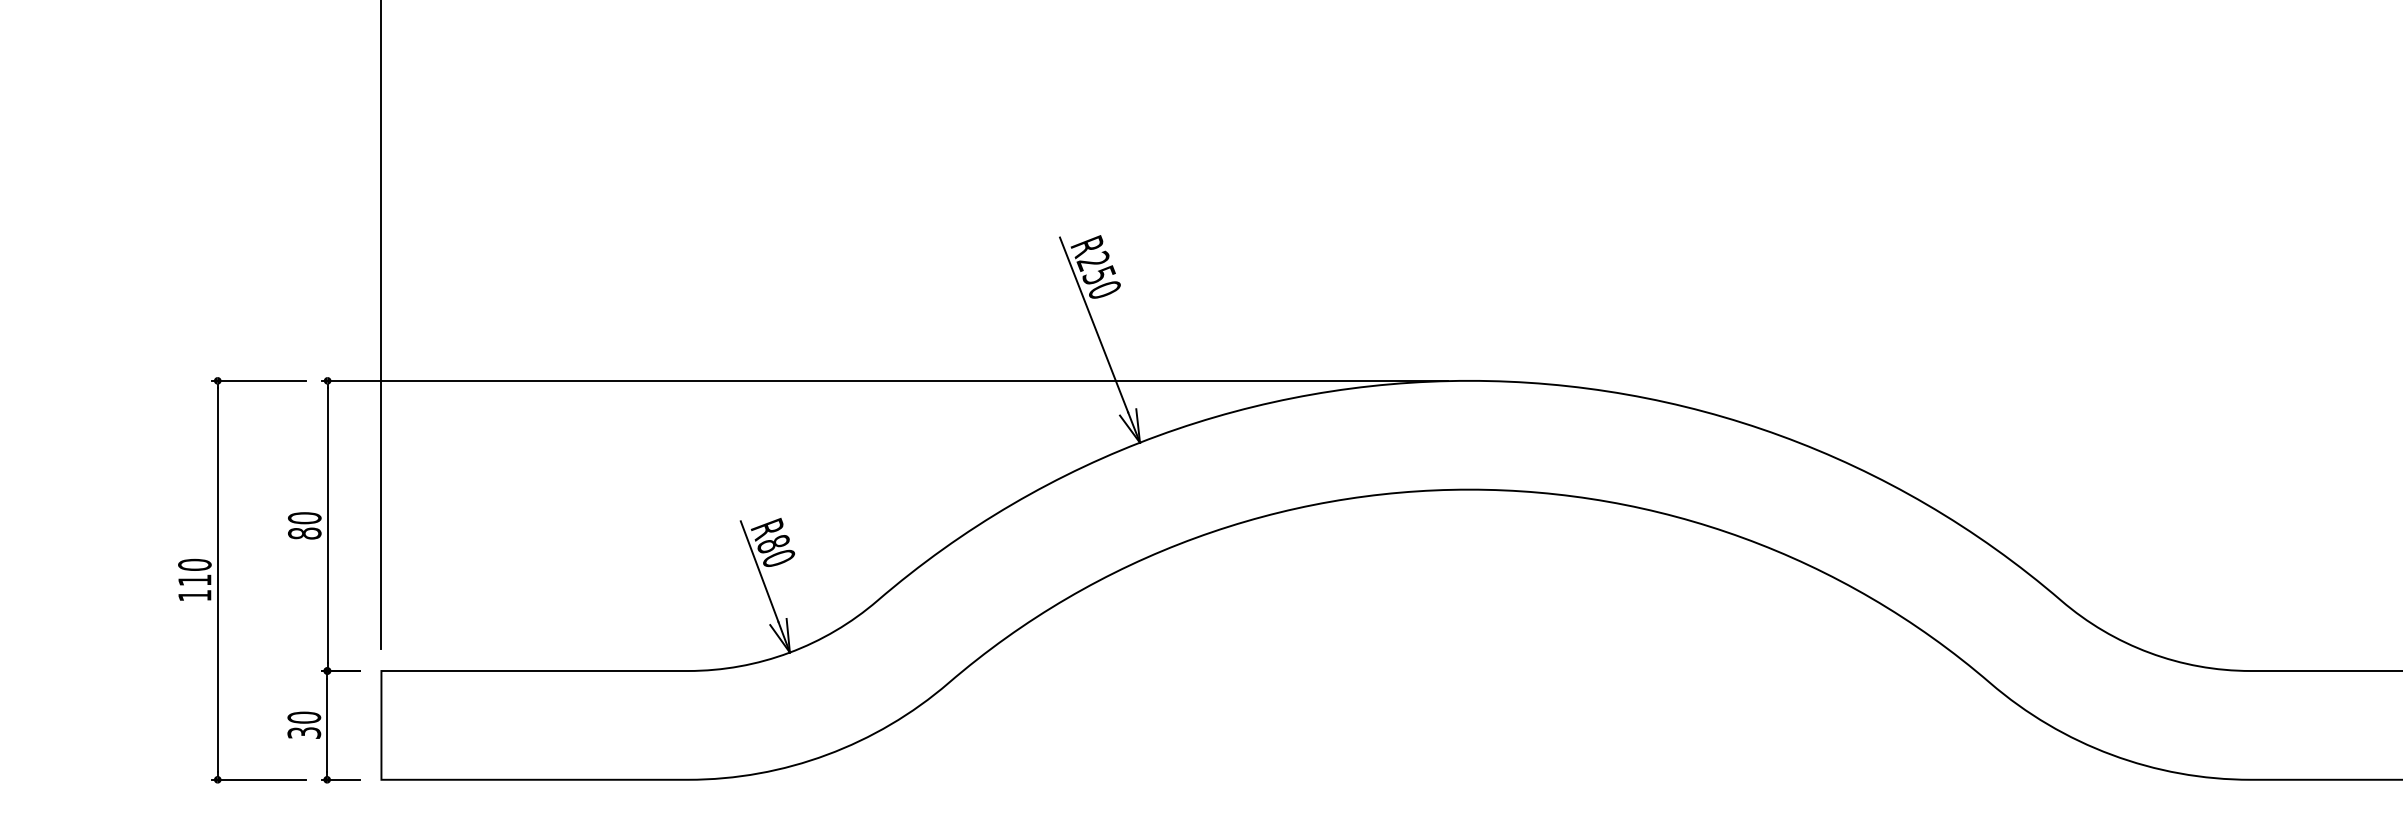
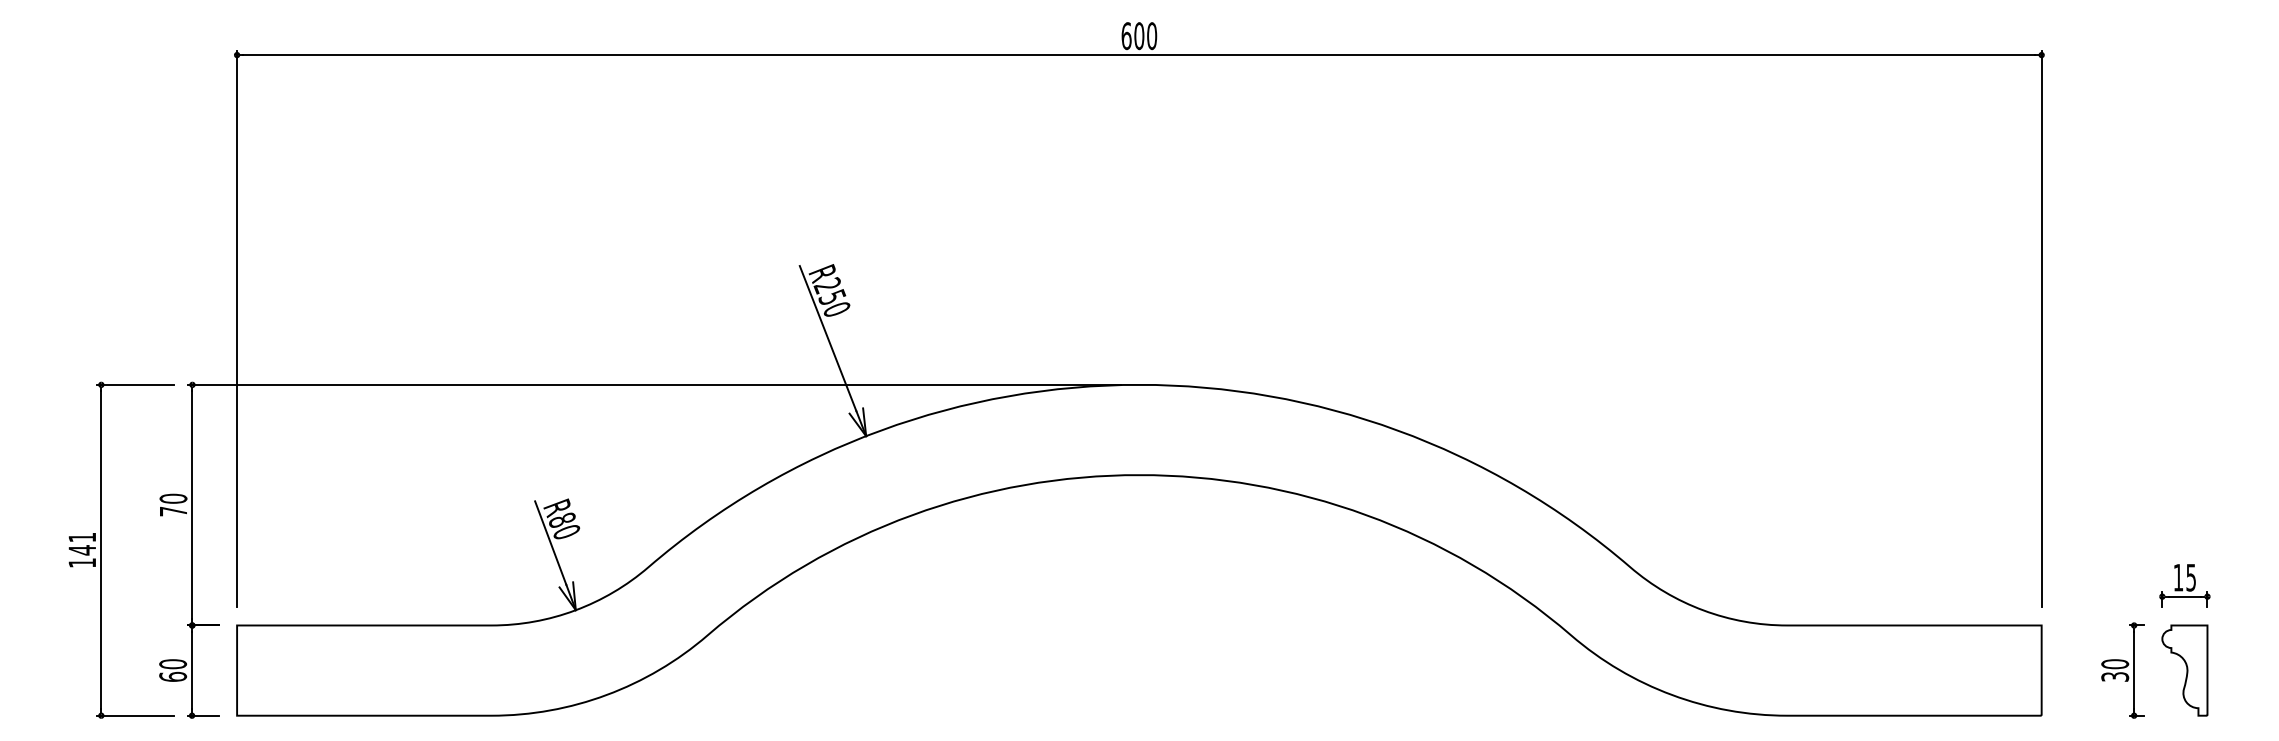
text: (304, 533) -> (173, 511), 80 -> 70
text: (195, 572) -> (82, 543), 110 -> 141
text: (304, 732) -> (173, 676), 30 -> 60

